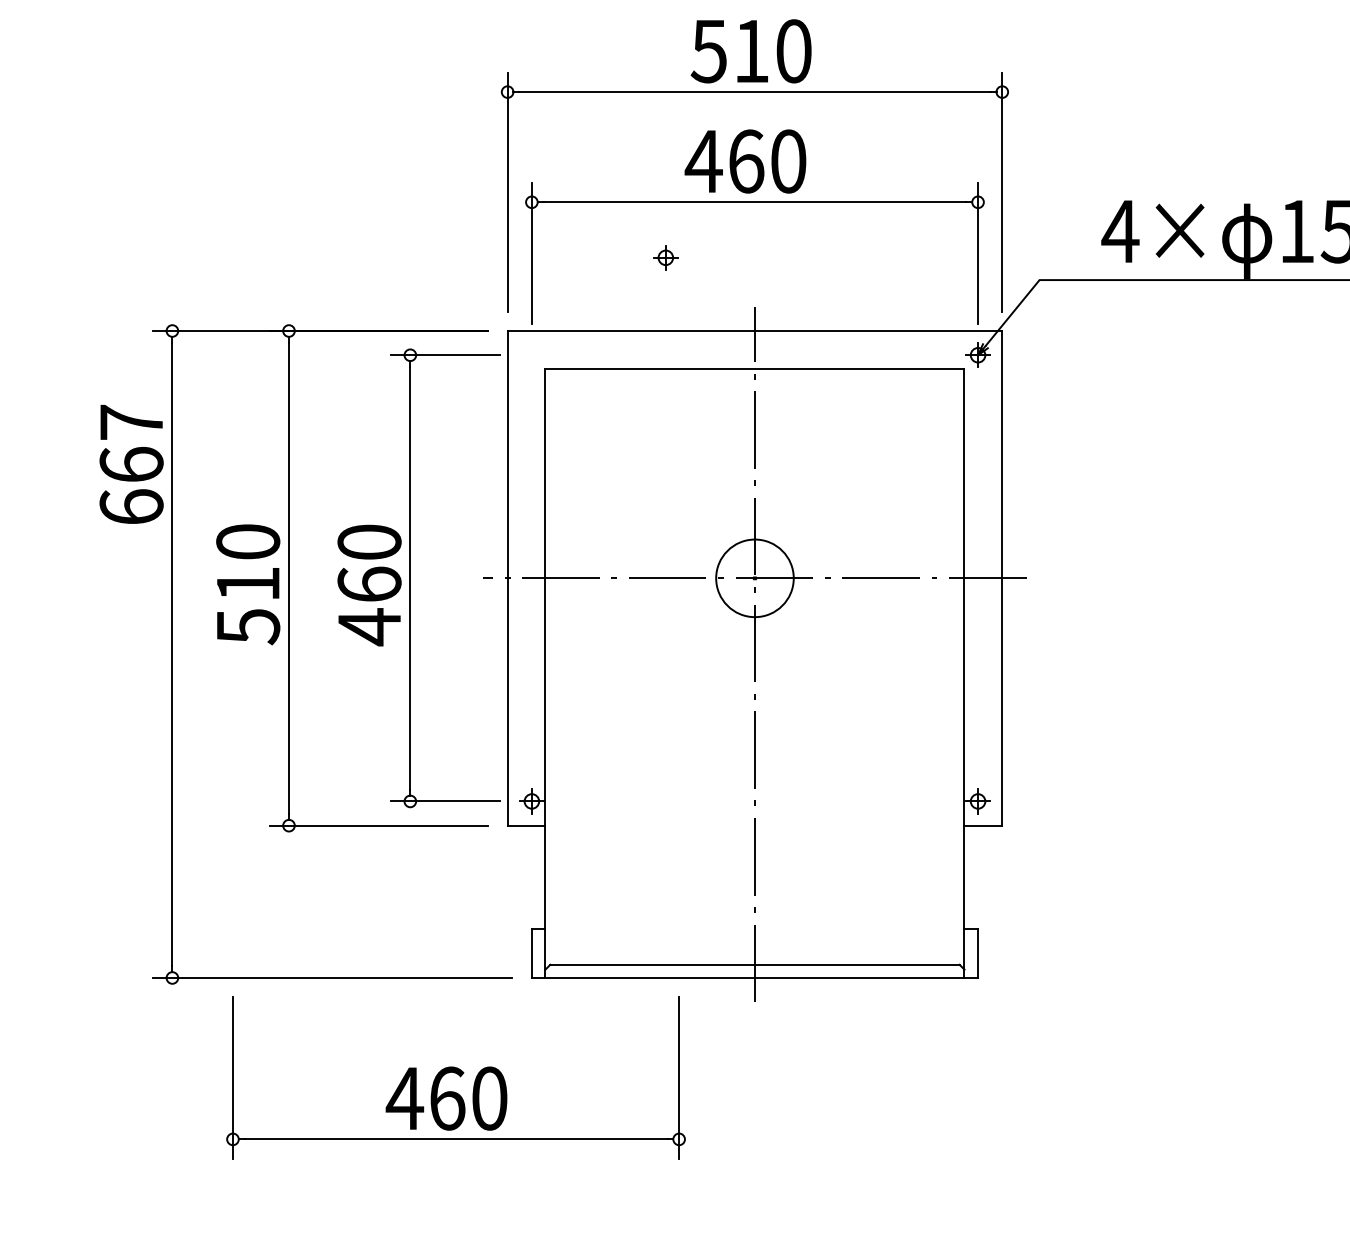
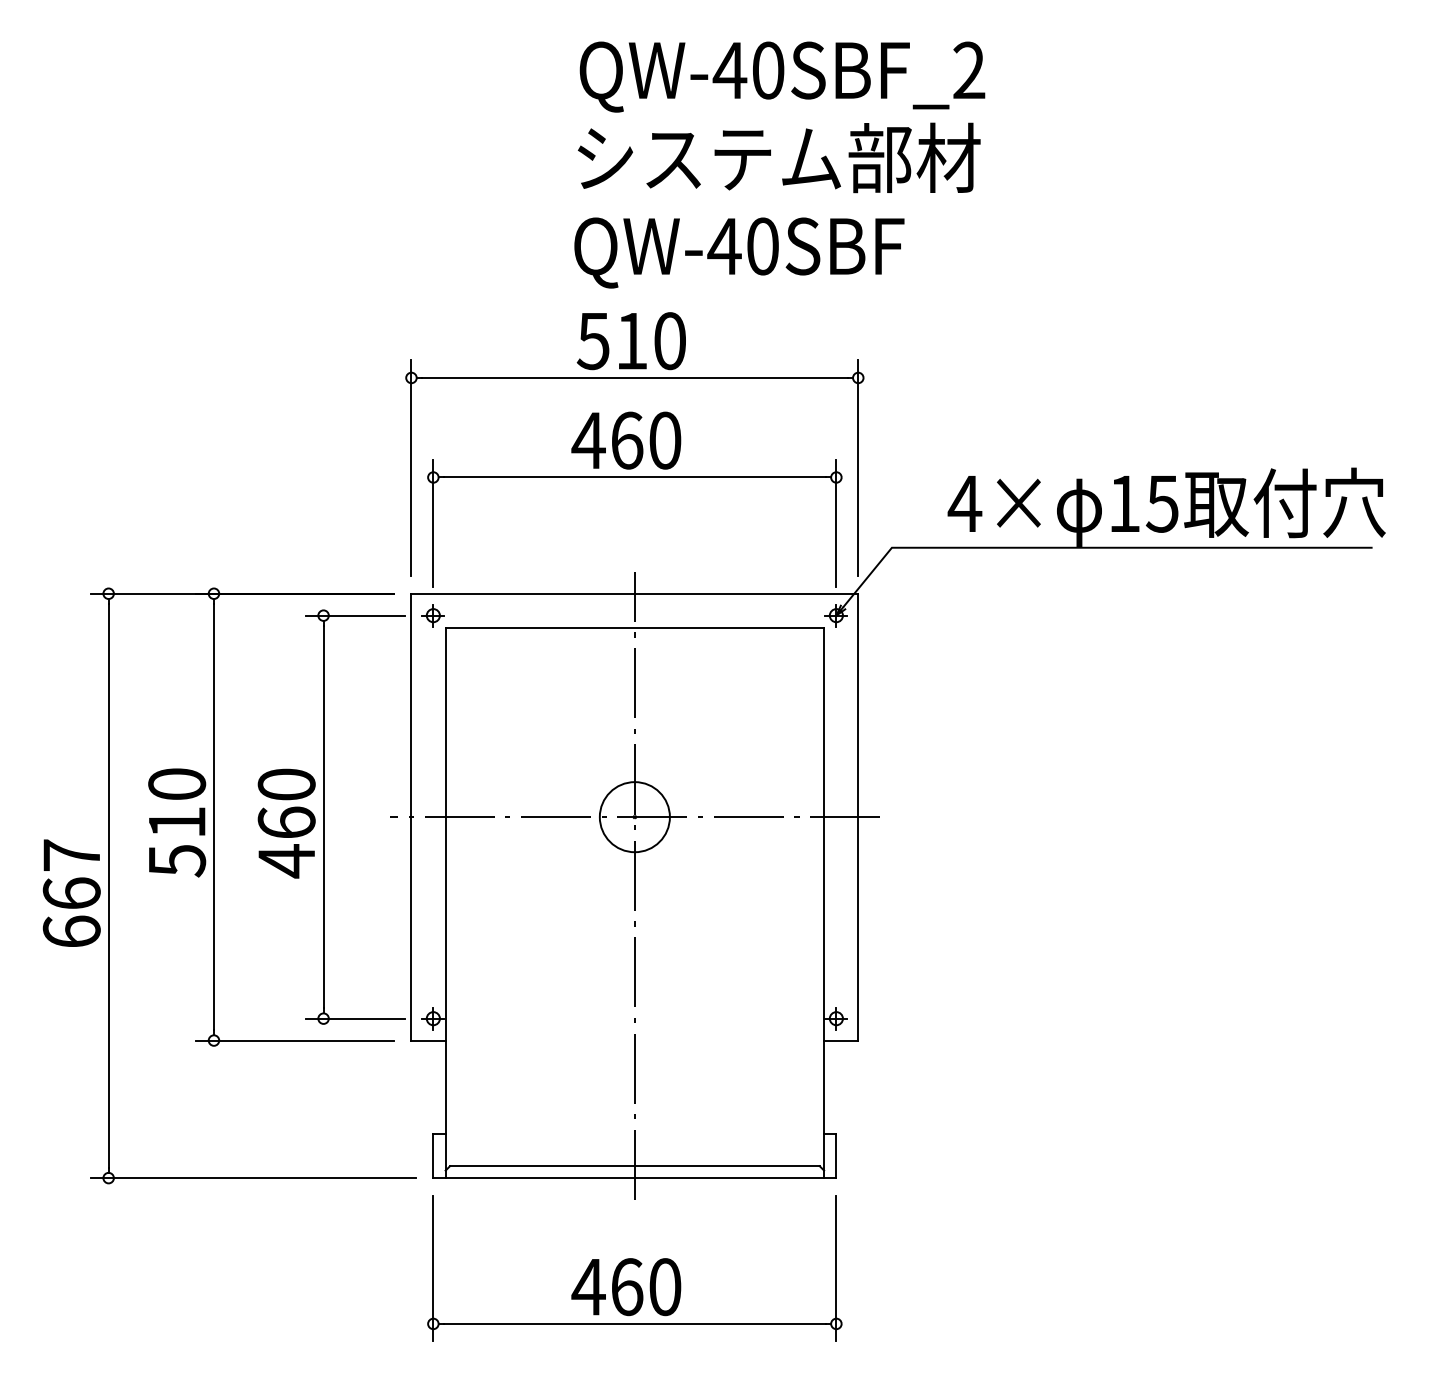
part: (664, 257) -> (432, 615), moved
text: (131, 463) -> (71, 892), moved
part: (455, 1078) -> (634, 1268), moved

